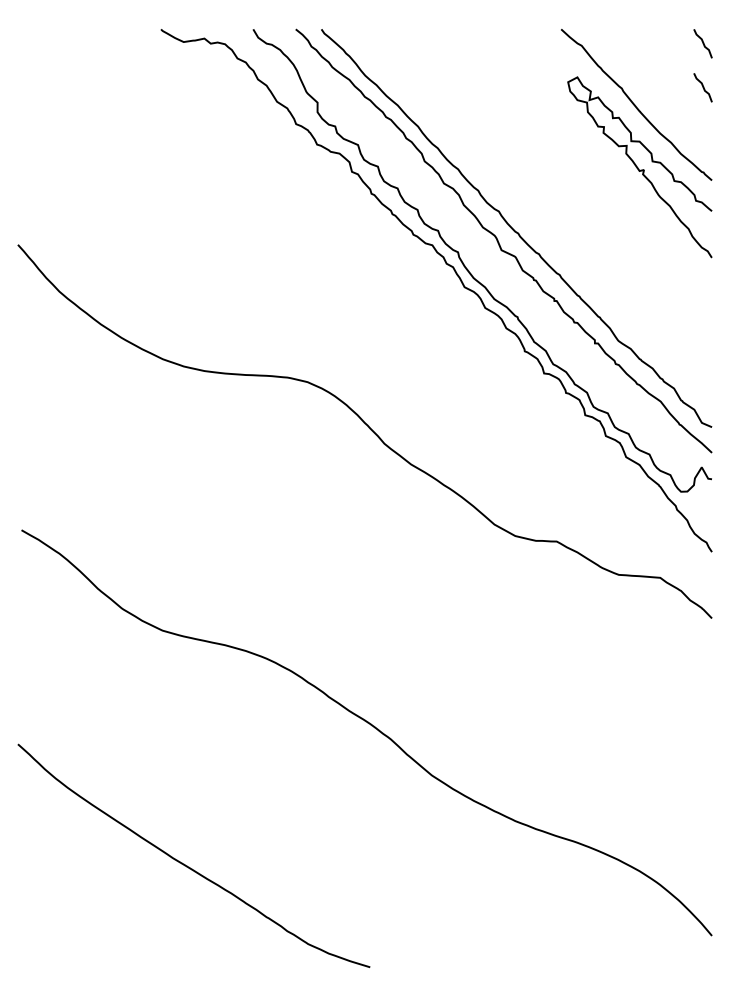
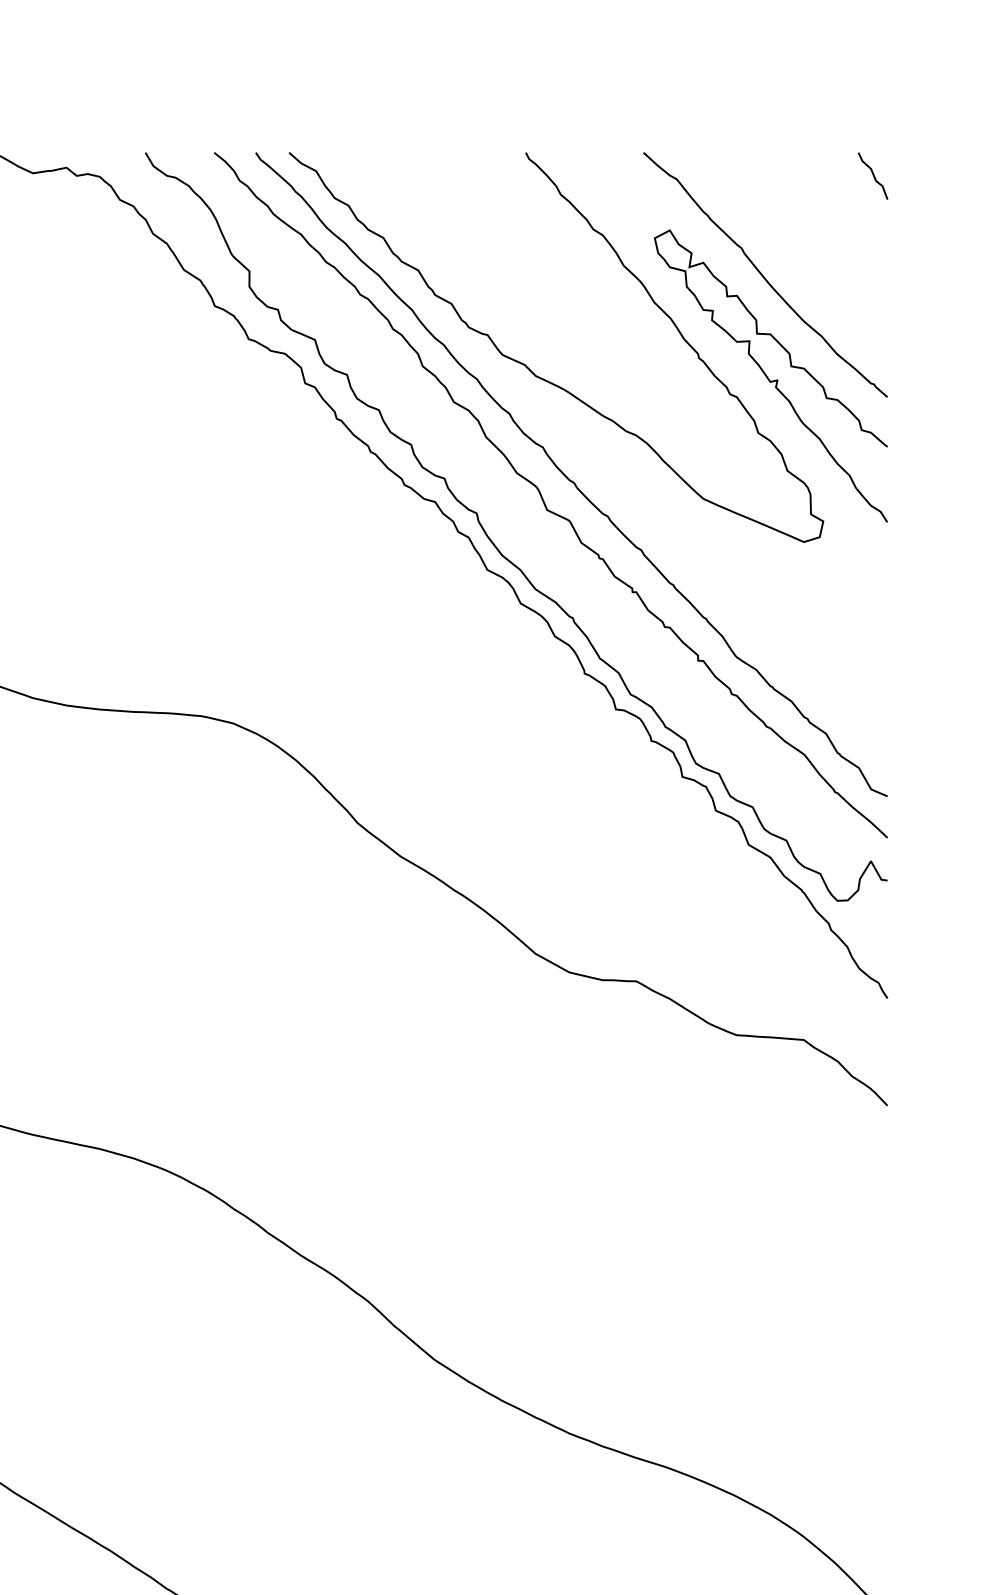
curve: (702, 87) -> (872, 246), removed
curve: (492, 163) -> (532, 369), added

